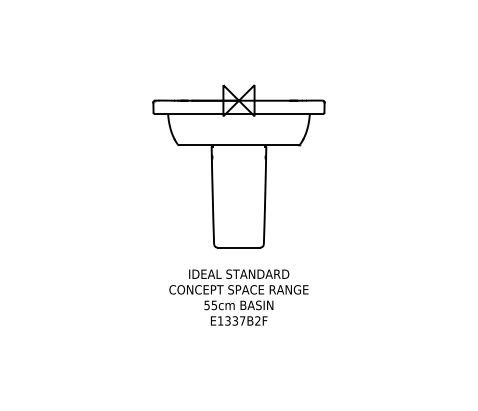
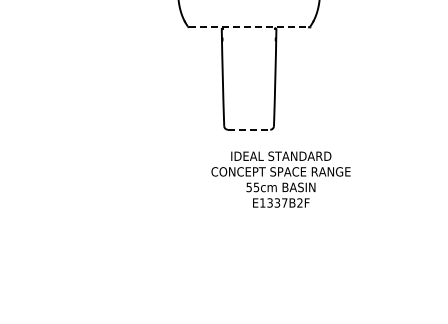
line: (238, 145) -> (248, 27), solid -> dashed
line: (239, 247) -> (249, 129), solid -> dashed
text: (238, 297) -> (280, 179), moved

